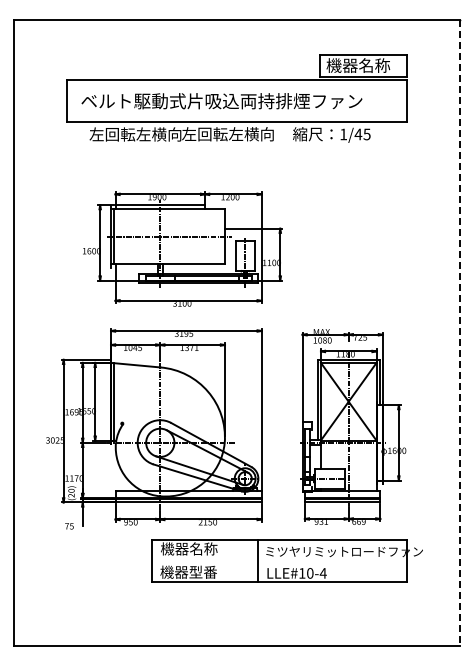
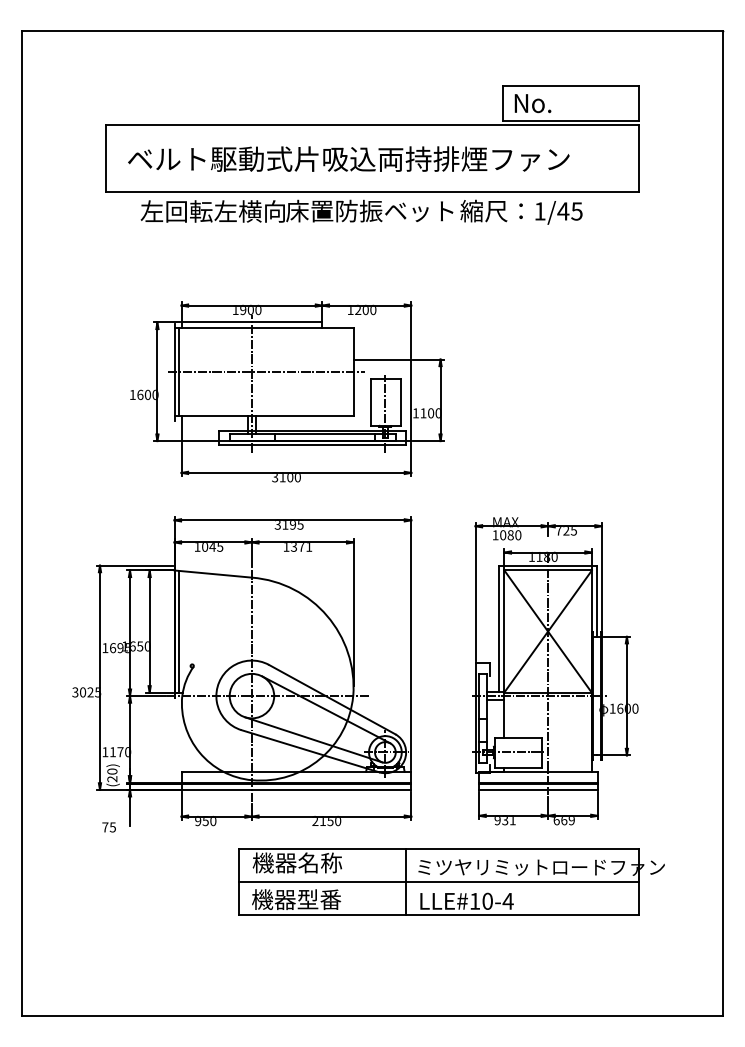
text: (358, 65) -> (563, 103), 機器名称 -> No.
text: (235, 134) -> (370, 211), 左回転左横向 -> 床置防振ベット
line: (459, 333) -> (722, 524), dashed -> solid
line: (279, 561) -> (439, 882), added

